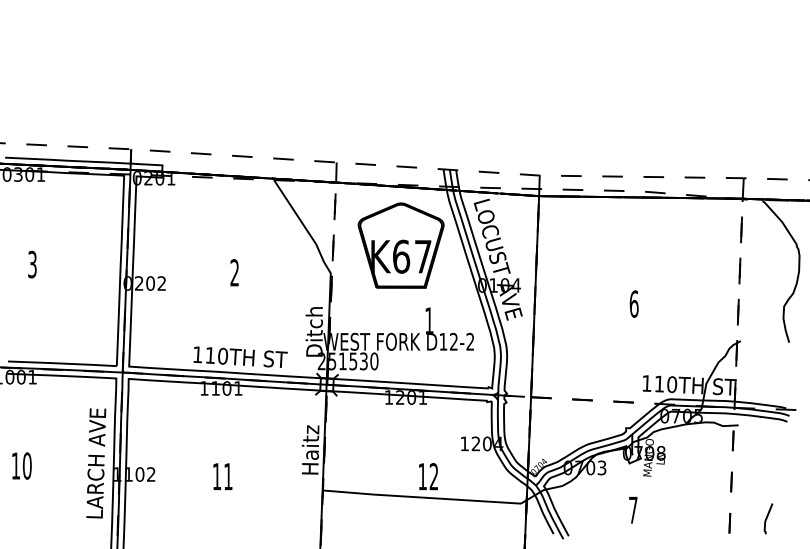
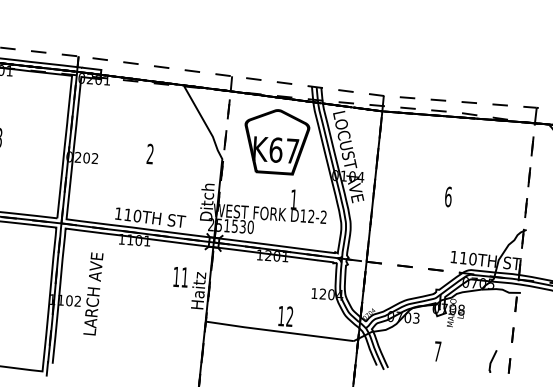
text: (96, 463) -> (93, 294), moved
text: (222, 476) -> (180, 277), moved
line: (767, 518) -> (492, 361), moved

